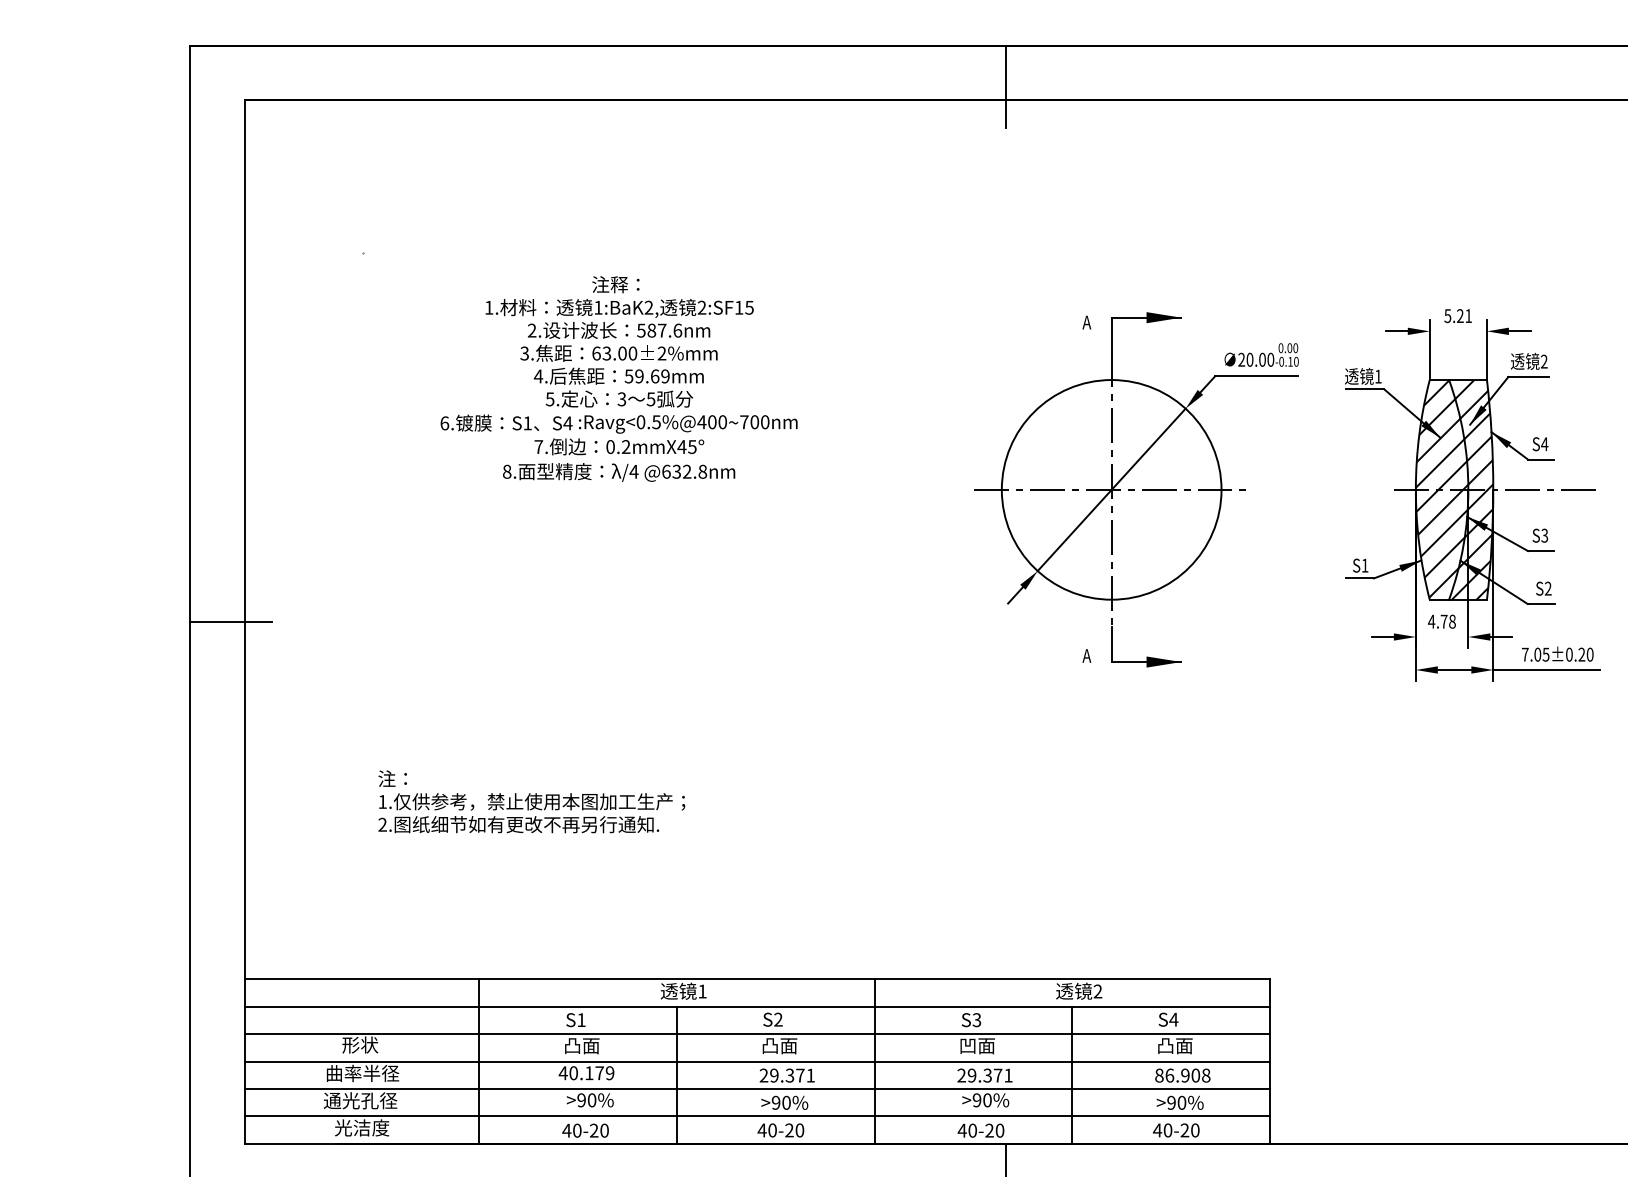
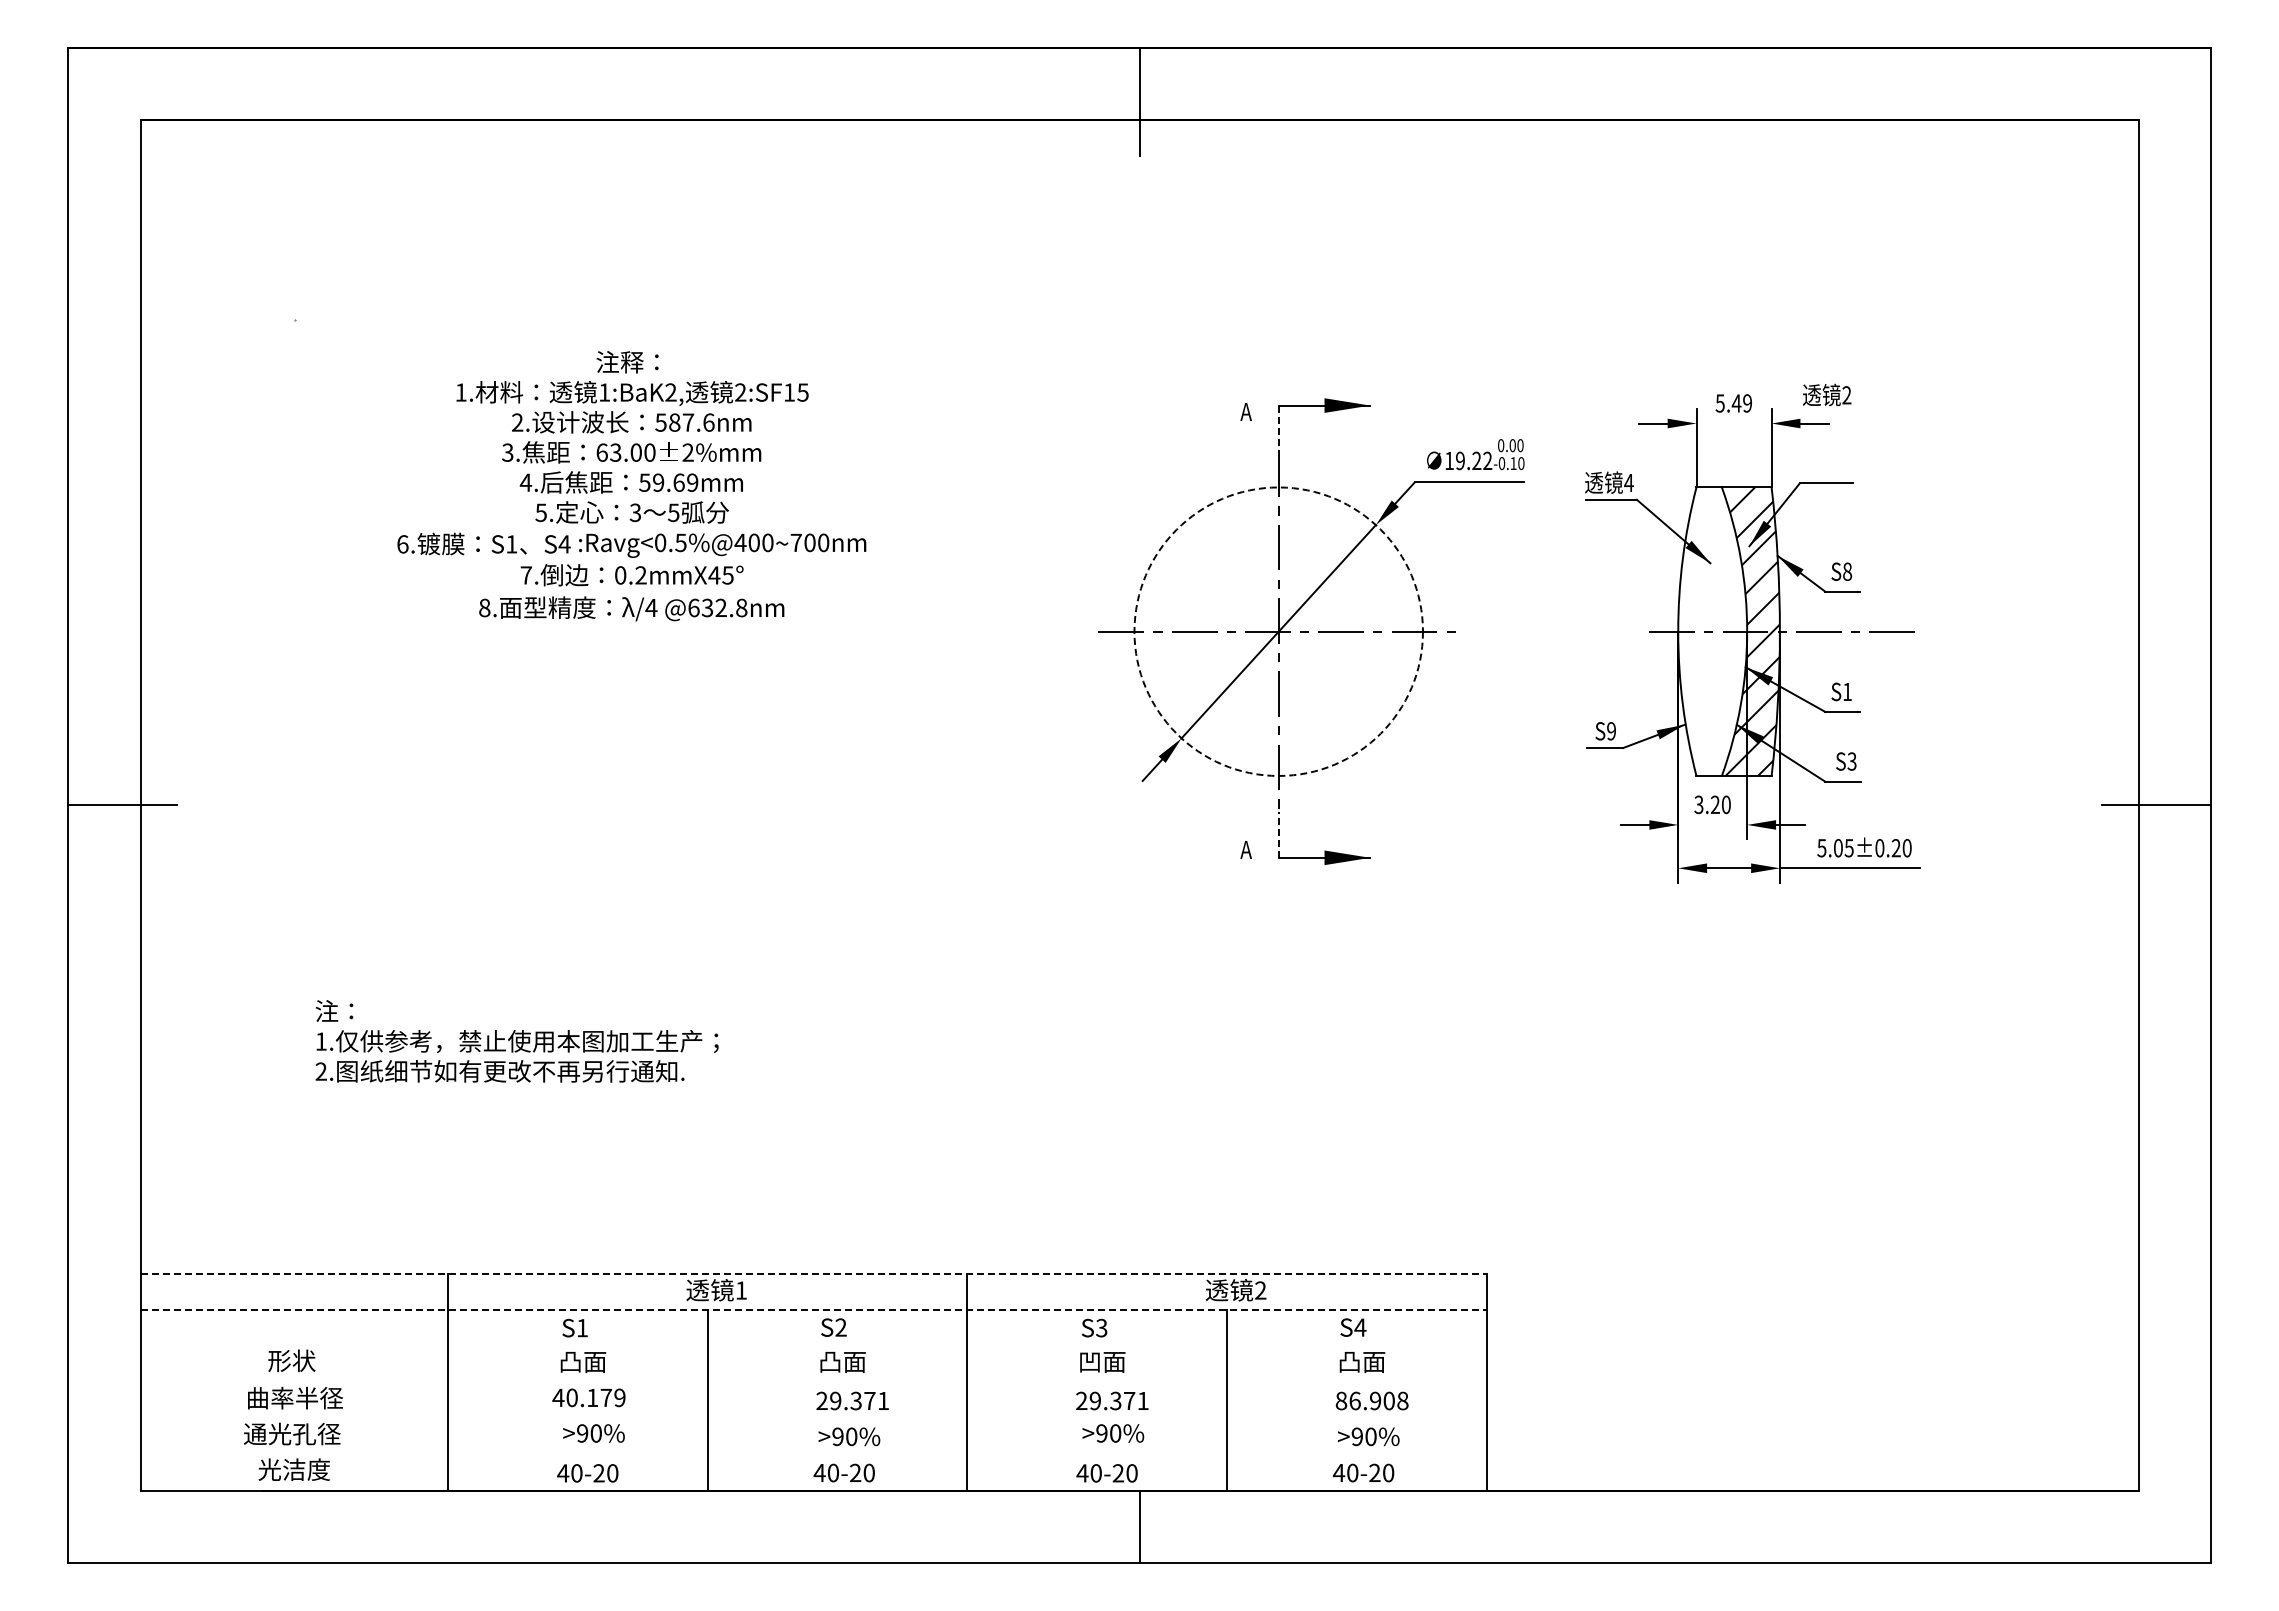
text: (1464, 316) -> (1741, 403), 5.21 -> 5.49
line: (1111, 335) -> (1278, 428), solid -> dashed
text: (1256, 359) -> (1468, 460), 20.00 -> 19.22
text: (1529, 361) -> (1827, 394), moved
text: (1377, 376) -> (1628, 482), 1 -> 4
text: (1544, 444) -> (1847, 571), S4 -> S8
hatch: (1441, 488) -> (1712, 630), removed
circle: (1111, 489) -> (1278, 631), solid -> dashed
text: (1543, 535) -> (1846, 691), S3 -> S1
text: (1365, 565) -> (1611, 731), S1 -> S9
text: (1547, 588) -> (1851, 761), S2 -> S3
text: (1441, 621) -> (1712, 804), 4.78 -> 3.20
line: (1111, 644) -> (1278, 834), solid -> dashed
text: (1524, 654) -> (1821, 848), 7.05±0.20 -> 5.05±0.20
line: (758, 979) -> (814, 1274), solid -> dashed
line: (758, 1006) -> (814, 1310), solid -> dashed
line: (757, 1034) -> (813, 1346), removed
line: (757, 1061) -> (813, 1382), removed
line: (757, 1088) -> (813, 1418), removed
line: (757, 1116) -> (813, 1454), removed

